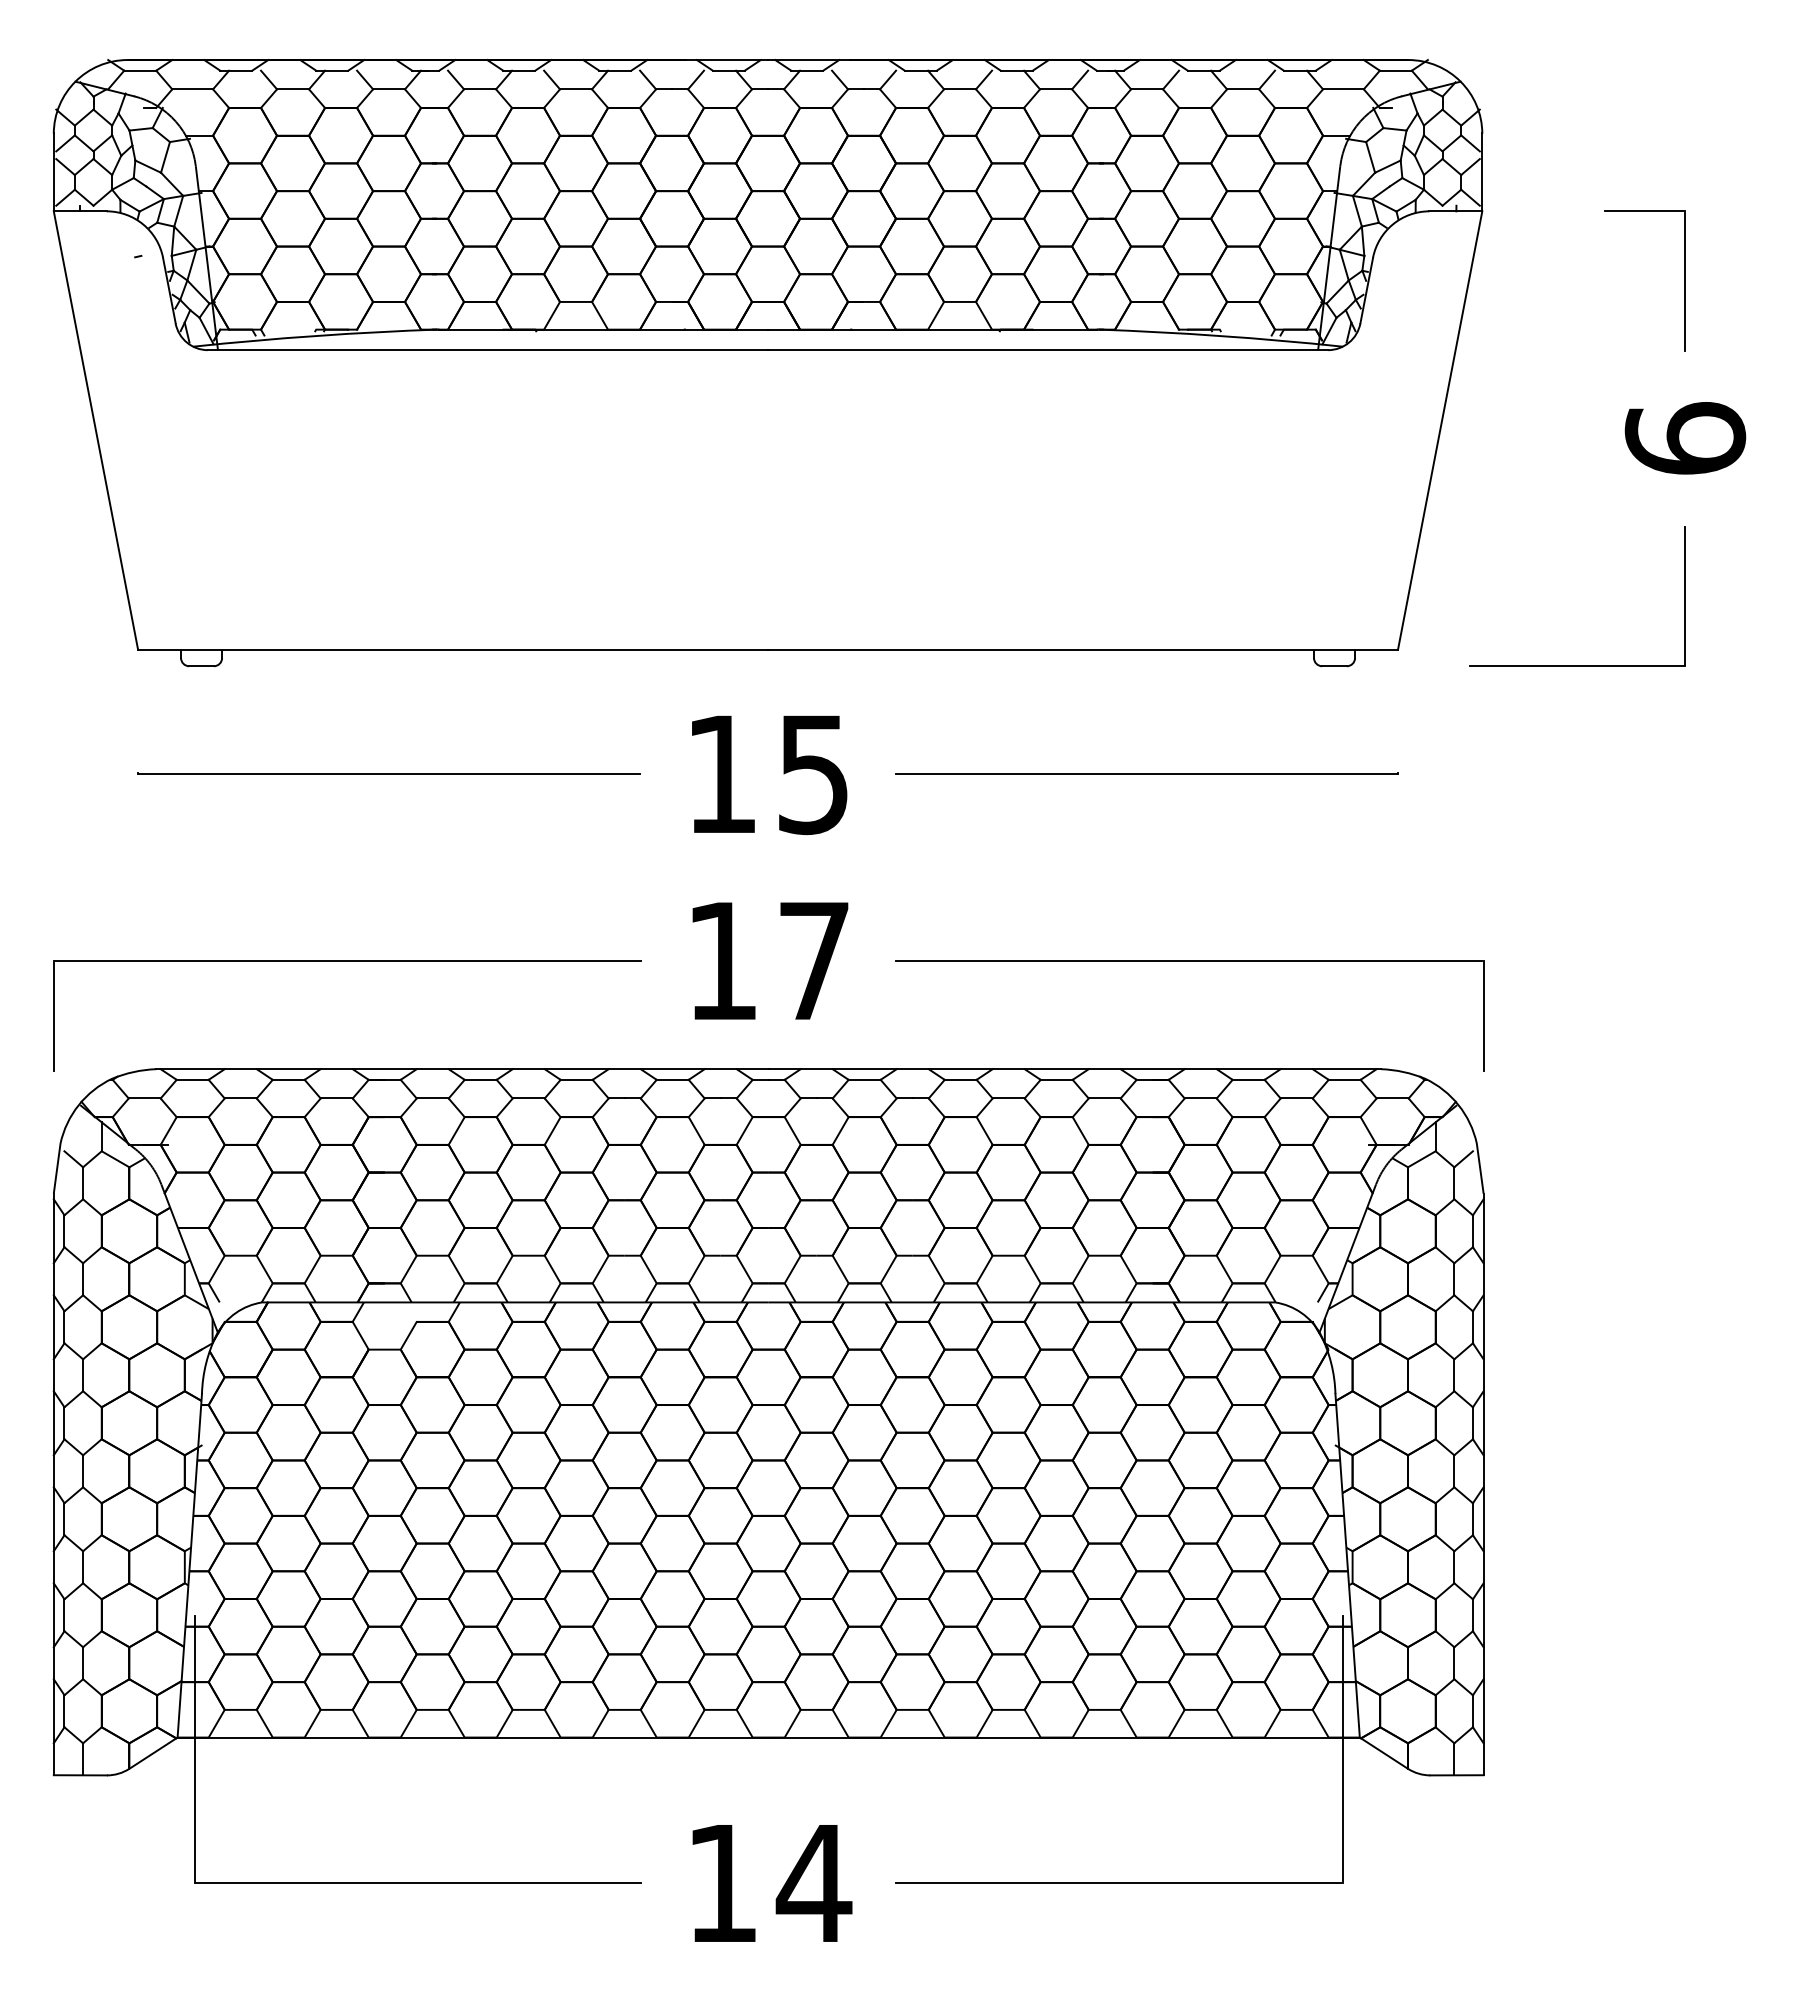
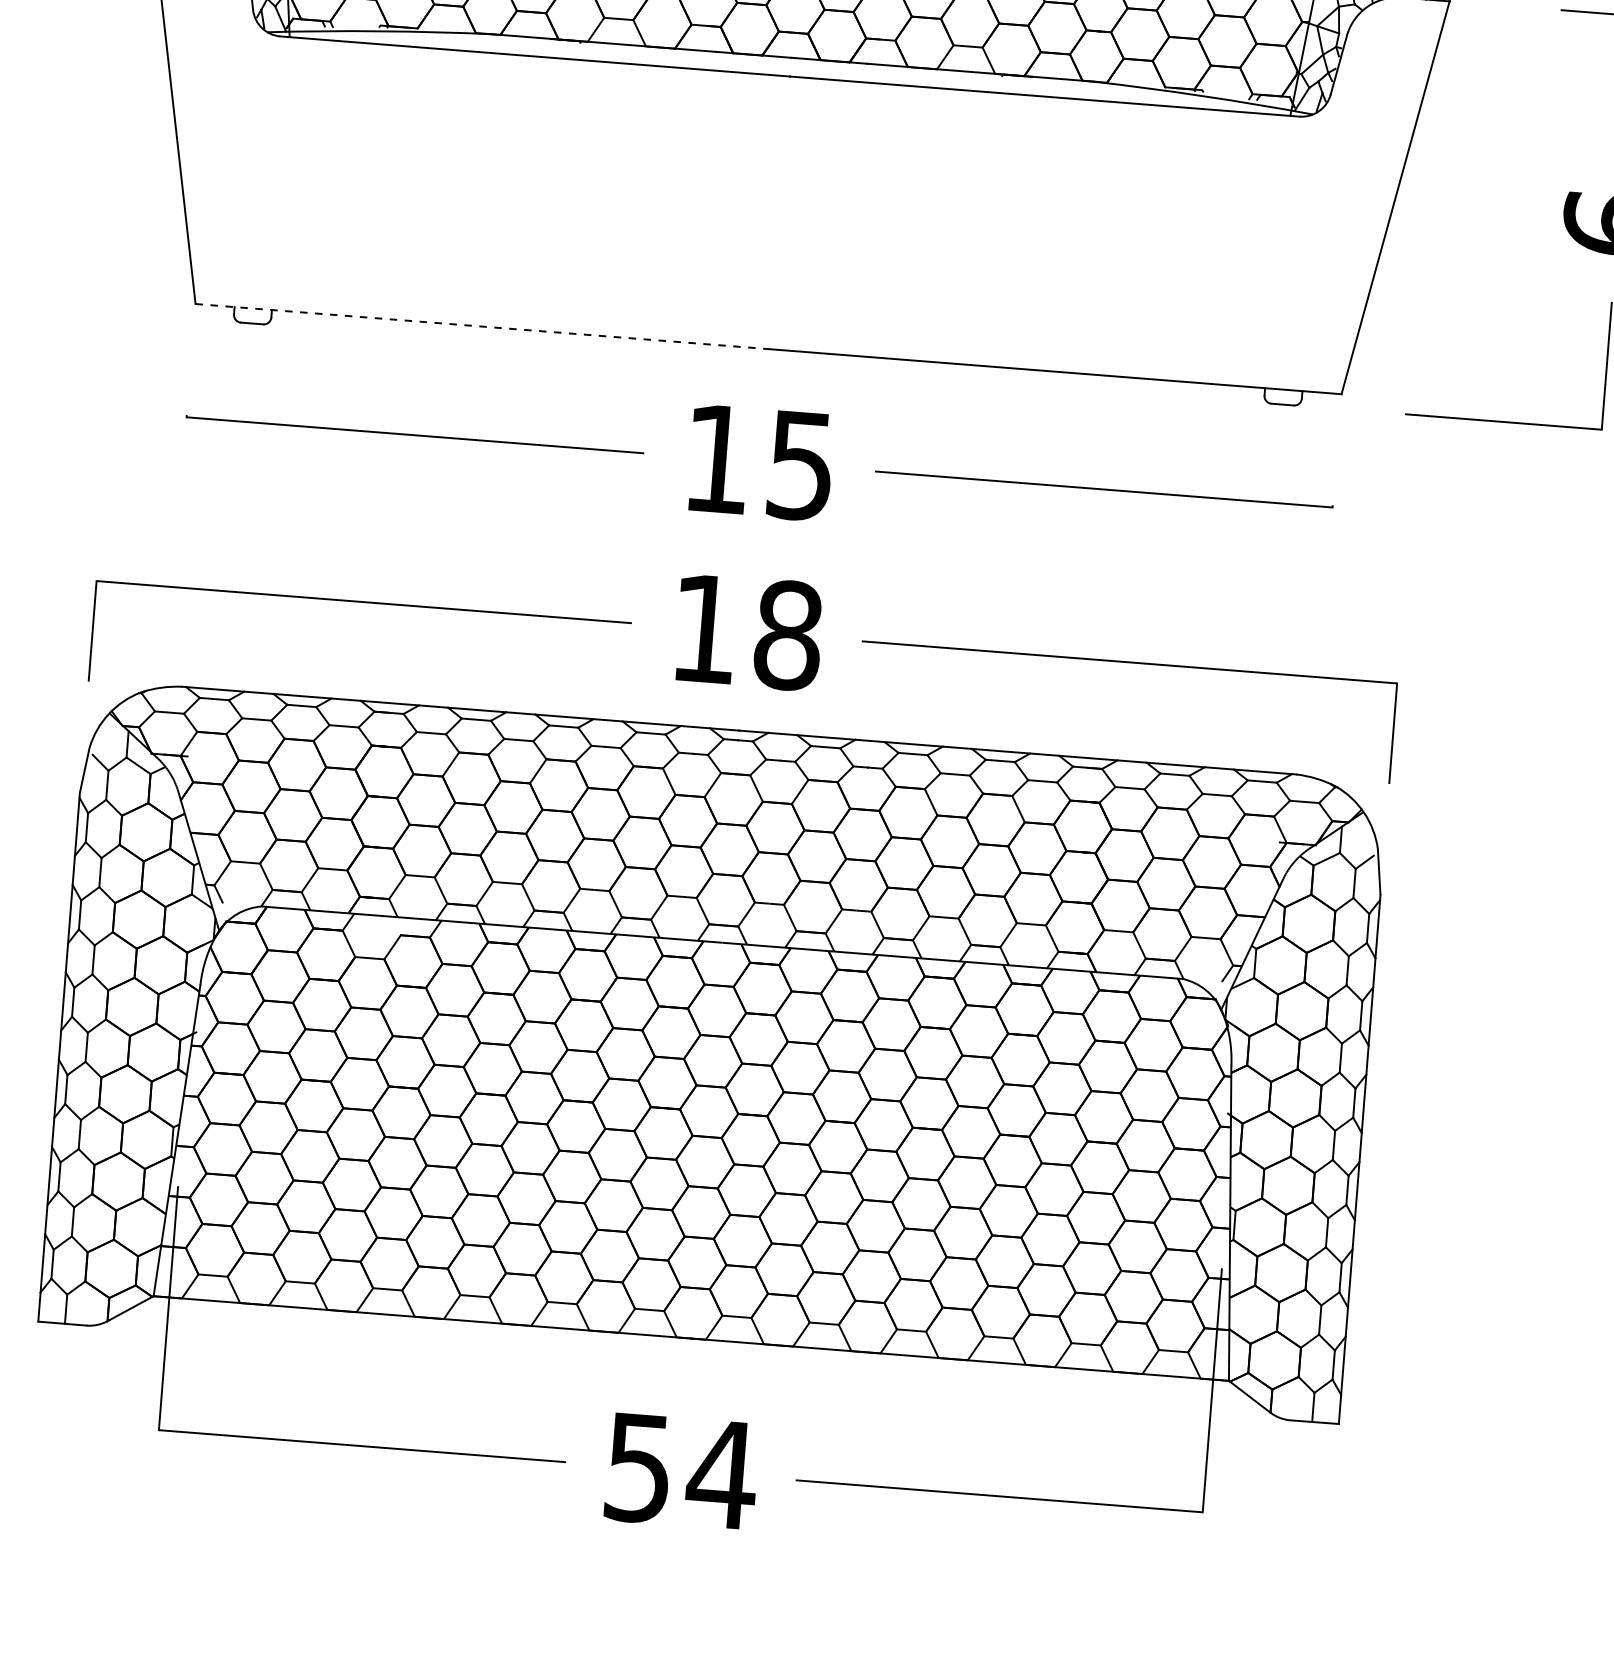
line: (453, 649) -> (482, 326), solid -> dashed
text: (814, 960) -> (788, 635), 17 -> 18
text: (722, 1884) -> (638, 1468), 14 -> 54

